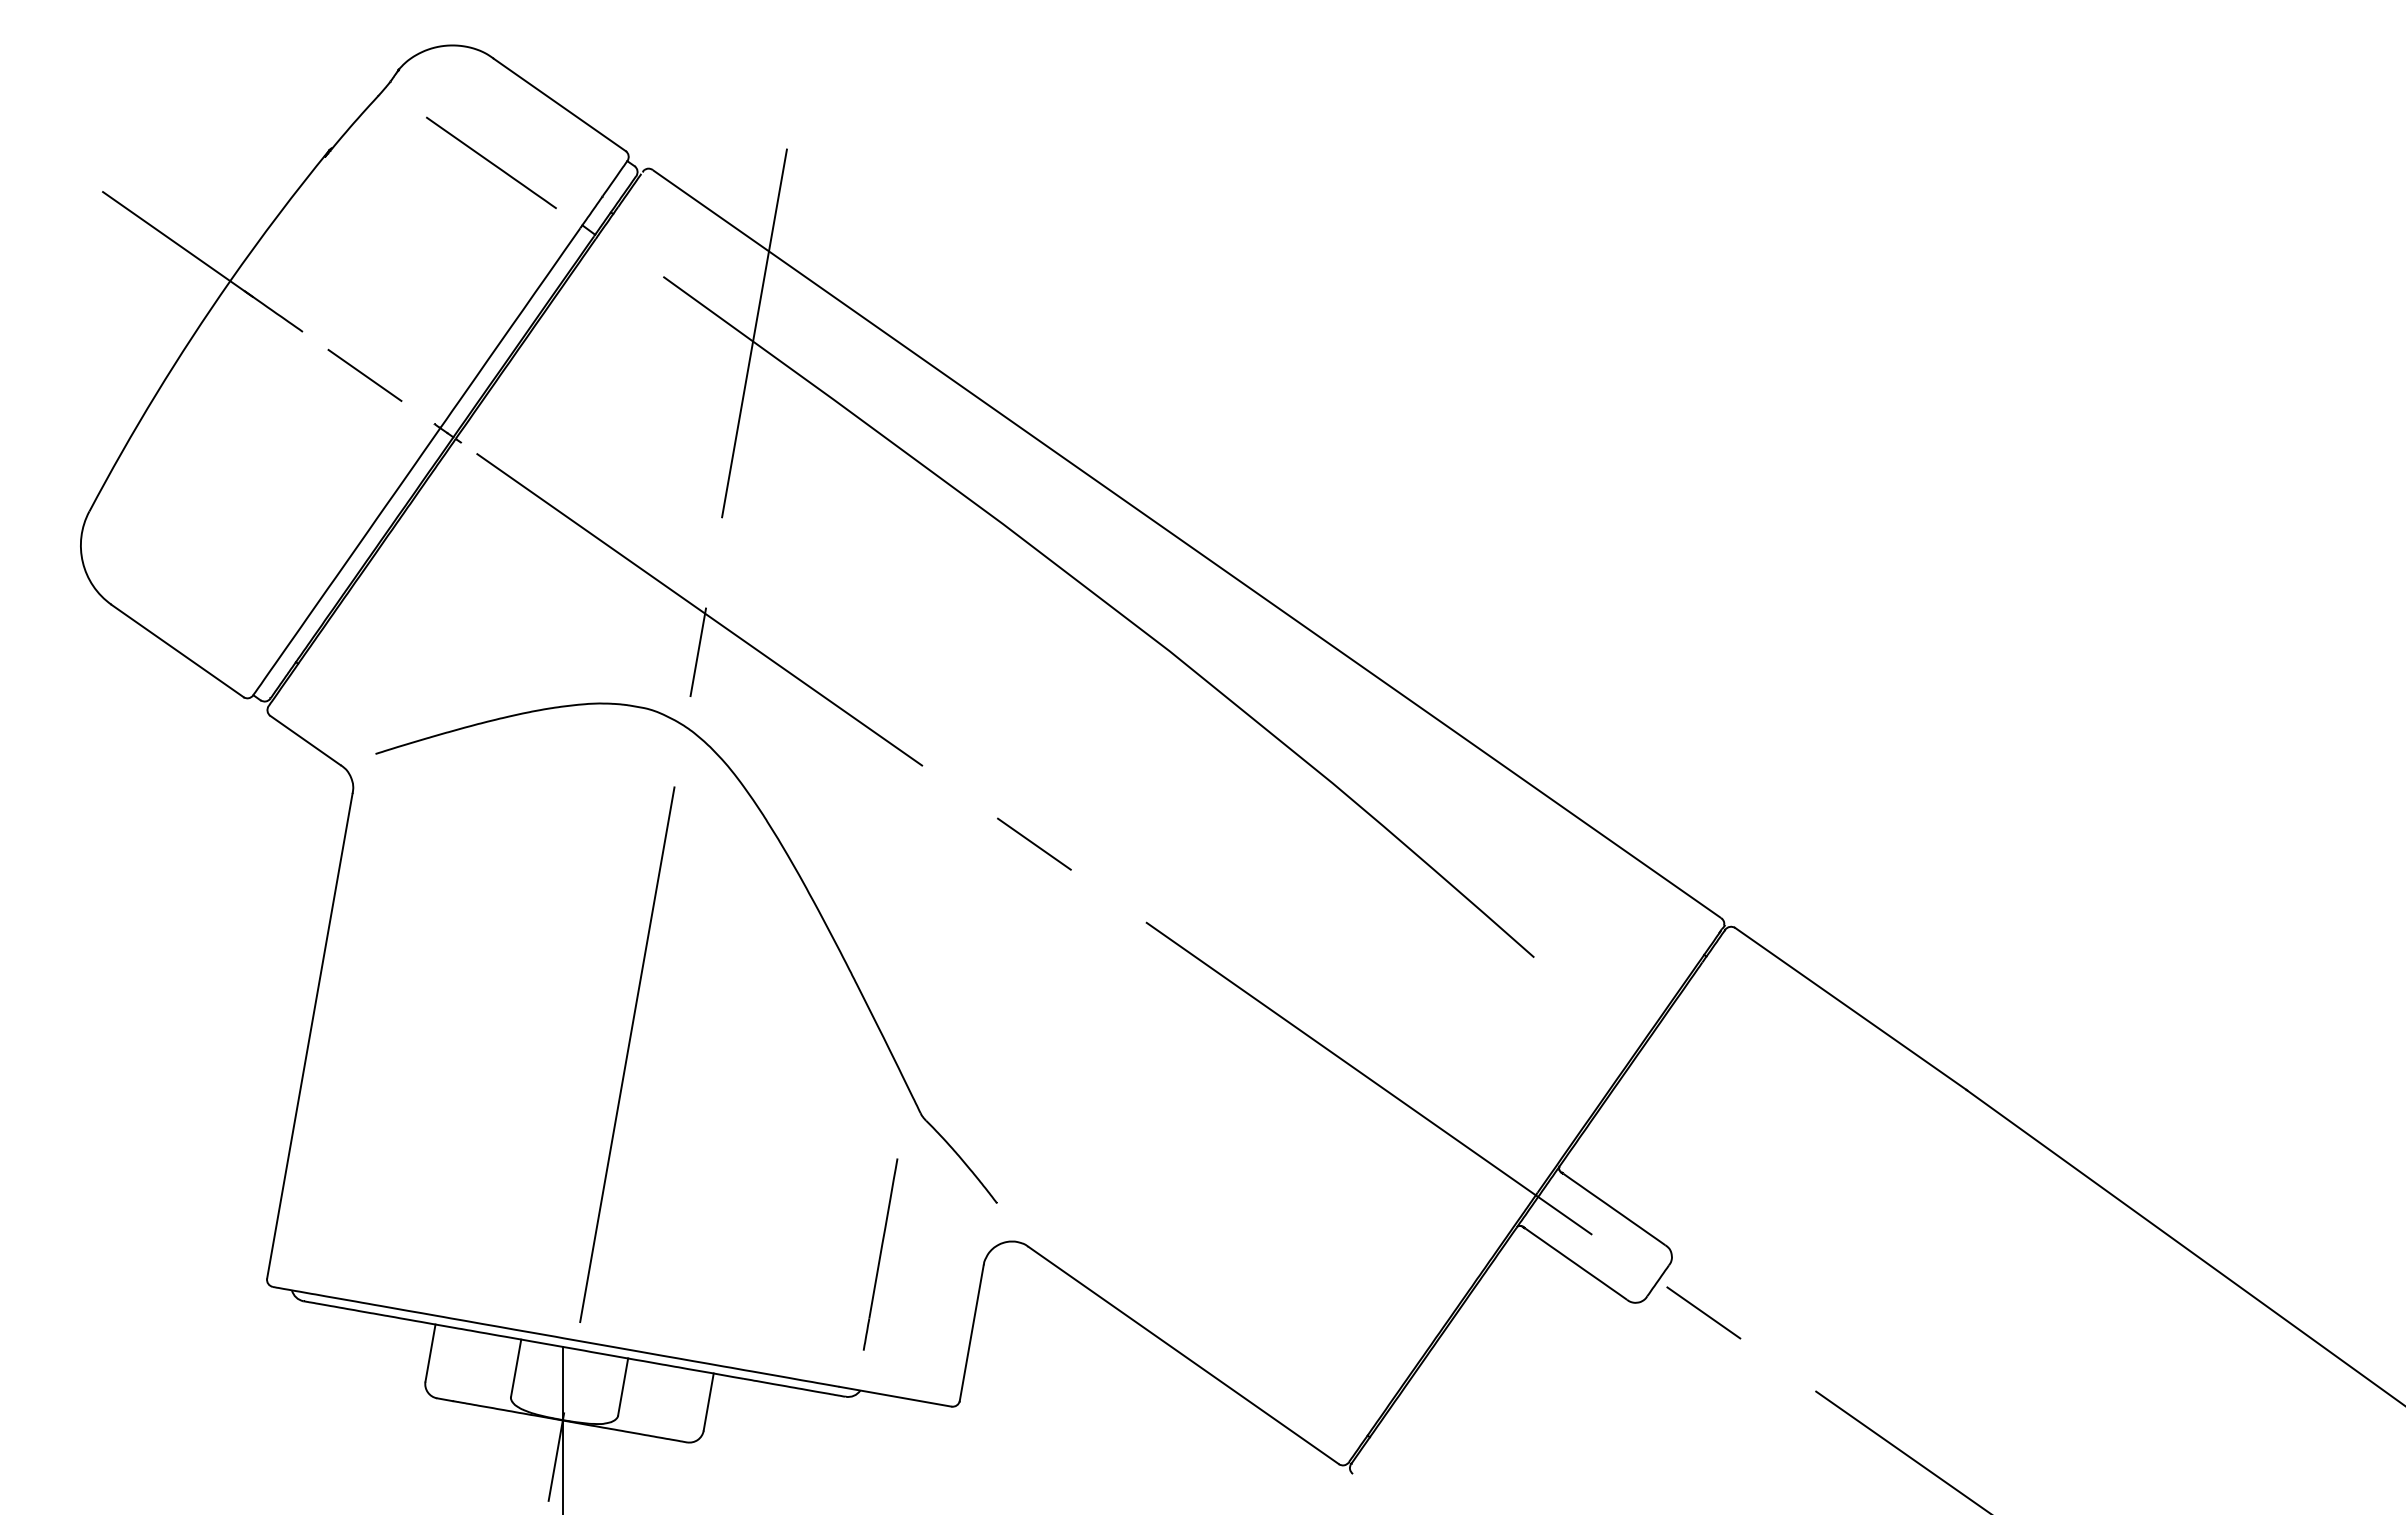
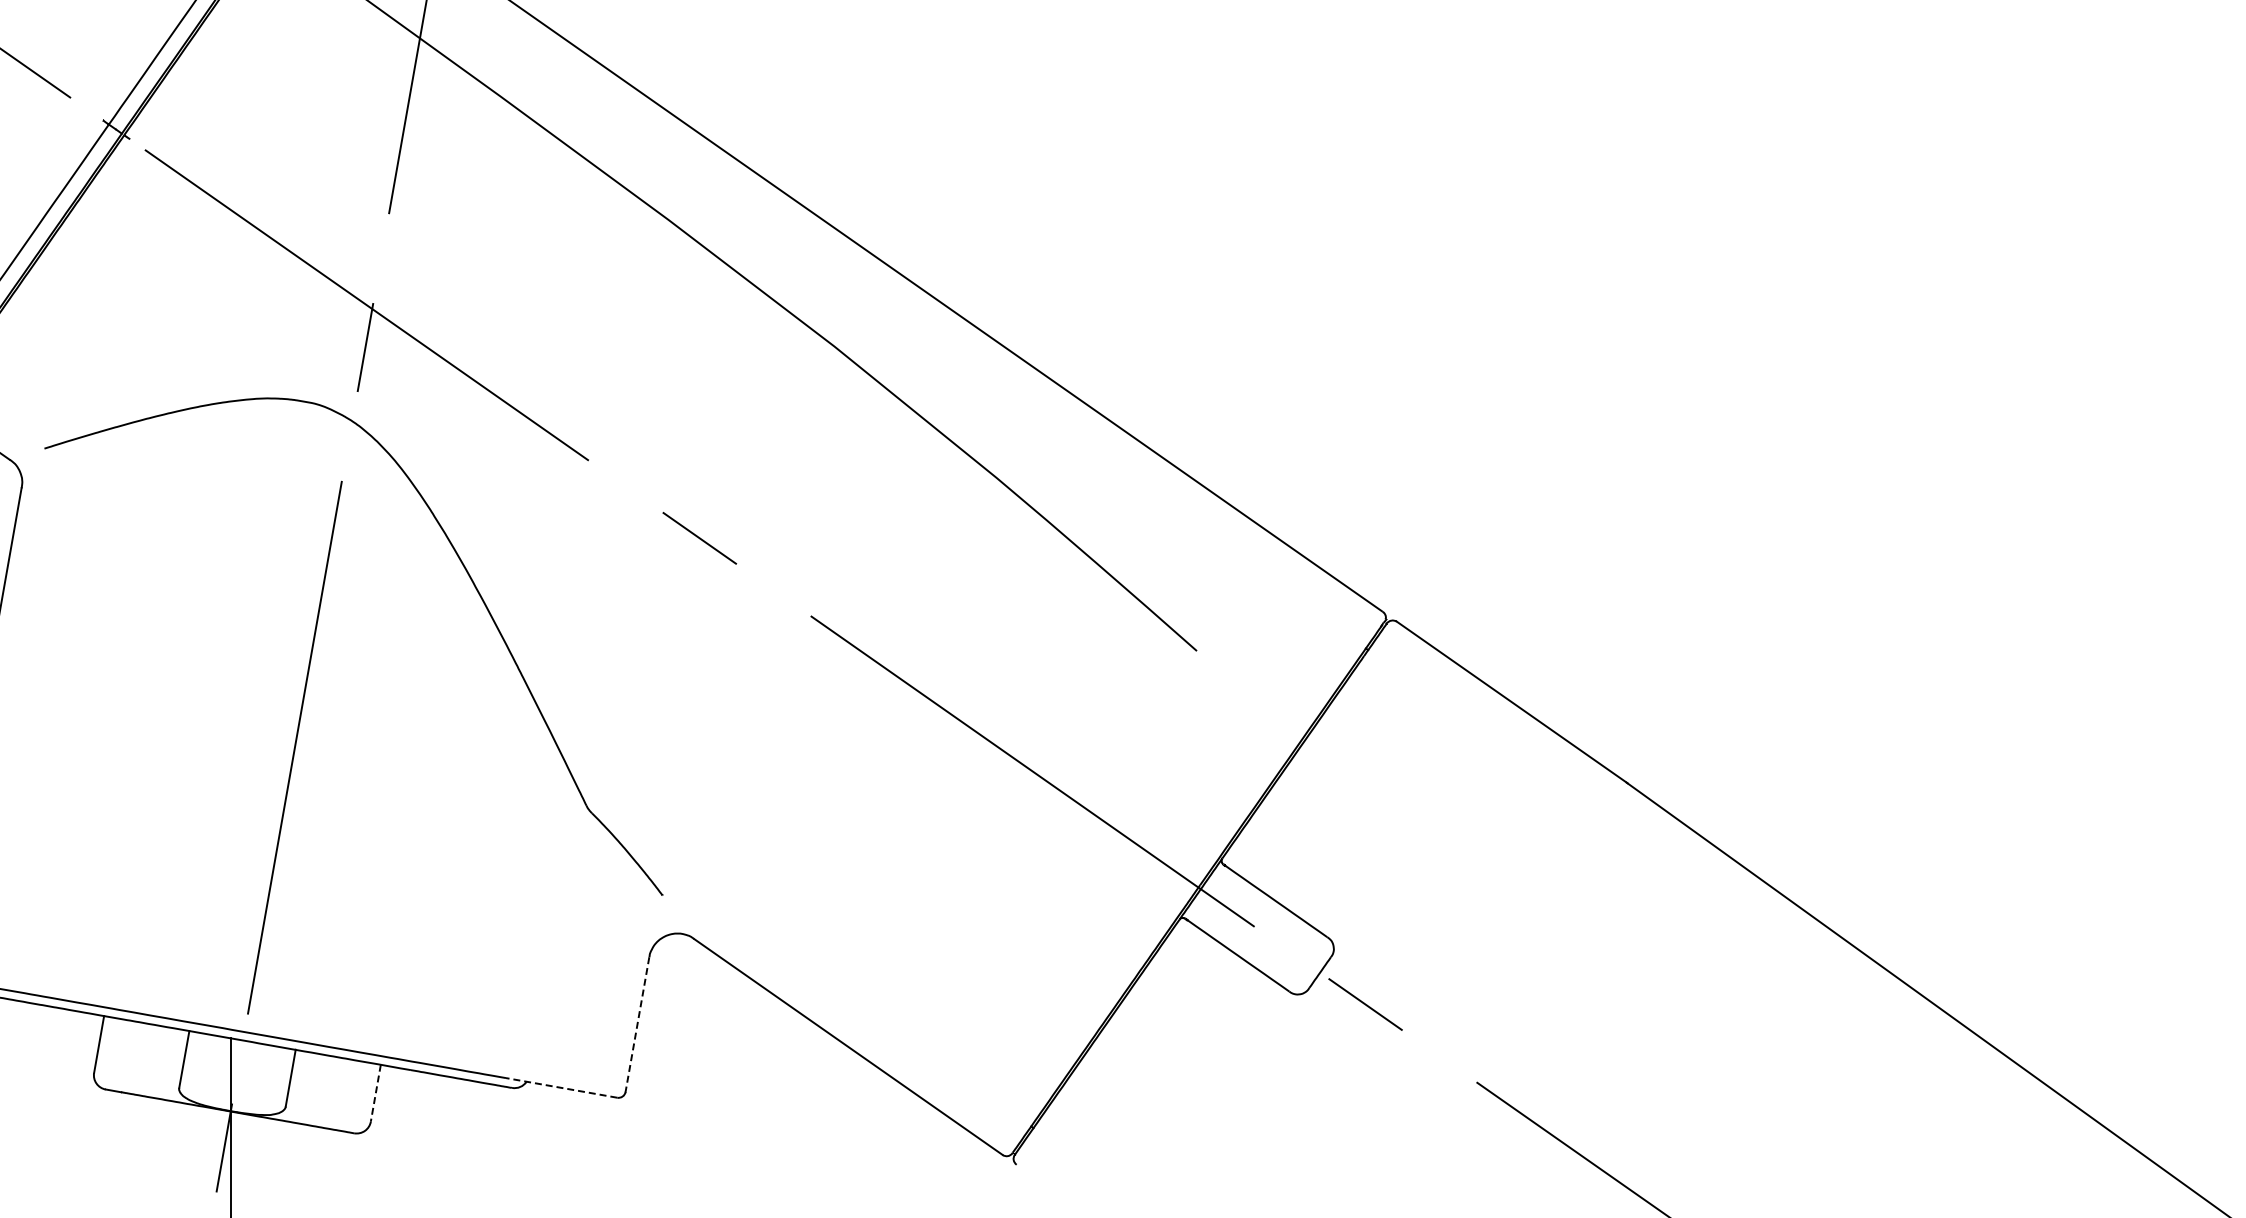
line: (880, 1254) -> (546, 946), removed
line: (971, 1333) -> (637, 1025), solid -> dashed
line: (895, 1396) -> (561, 1087), solid -> dashed
line: (708, 1402) -> (375, 1093), solid -> dashed

